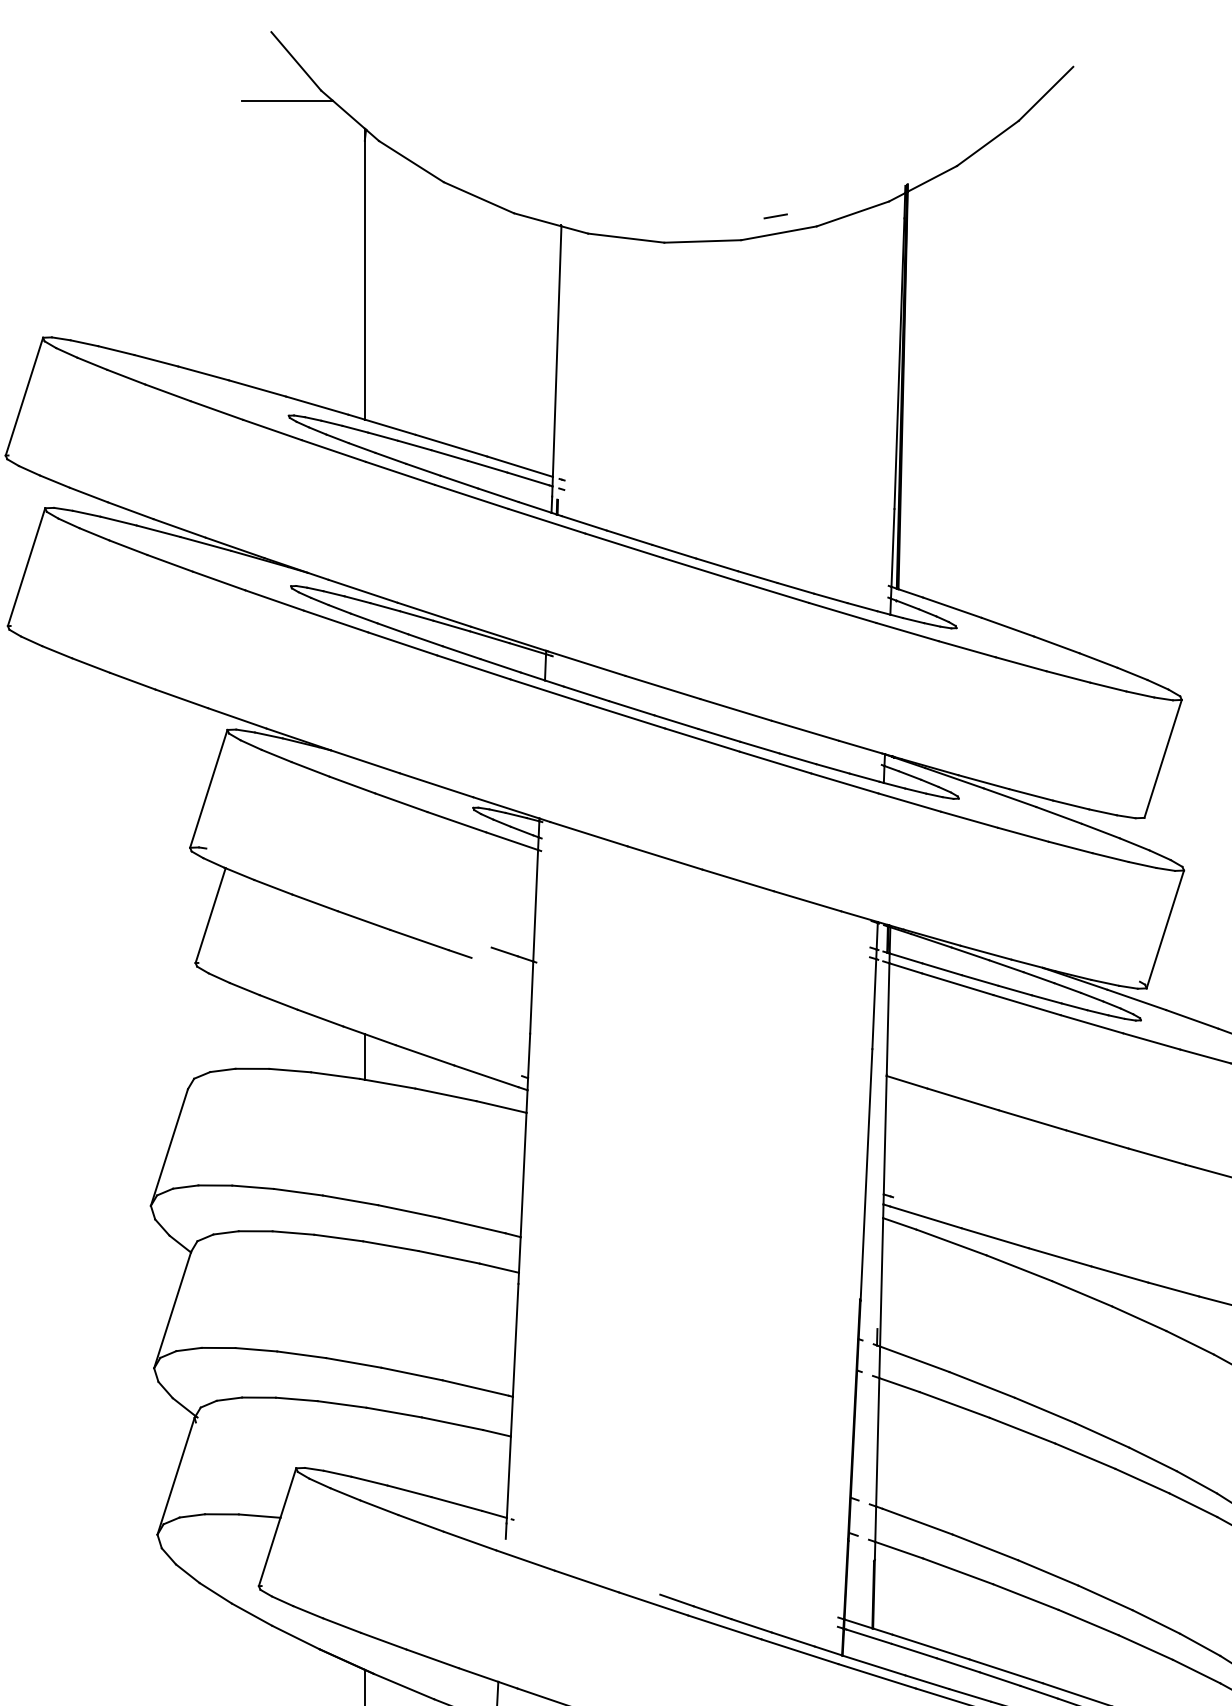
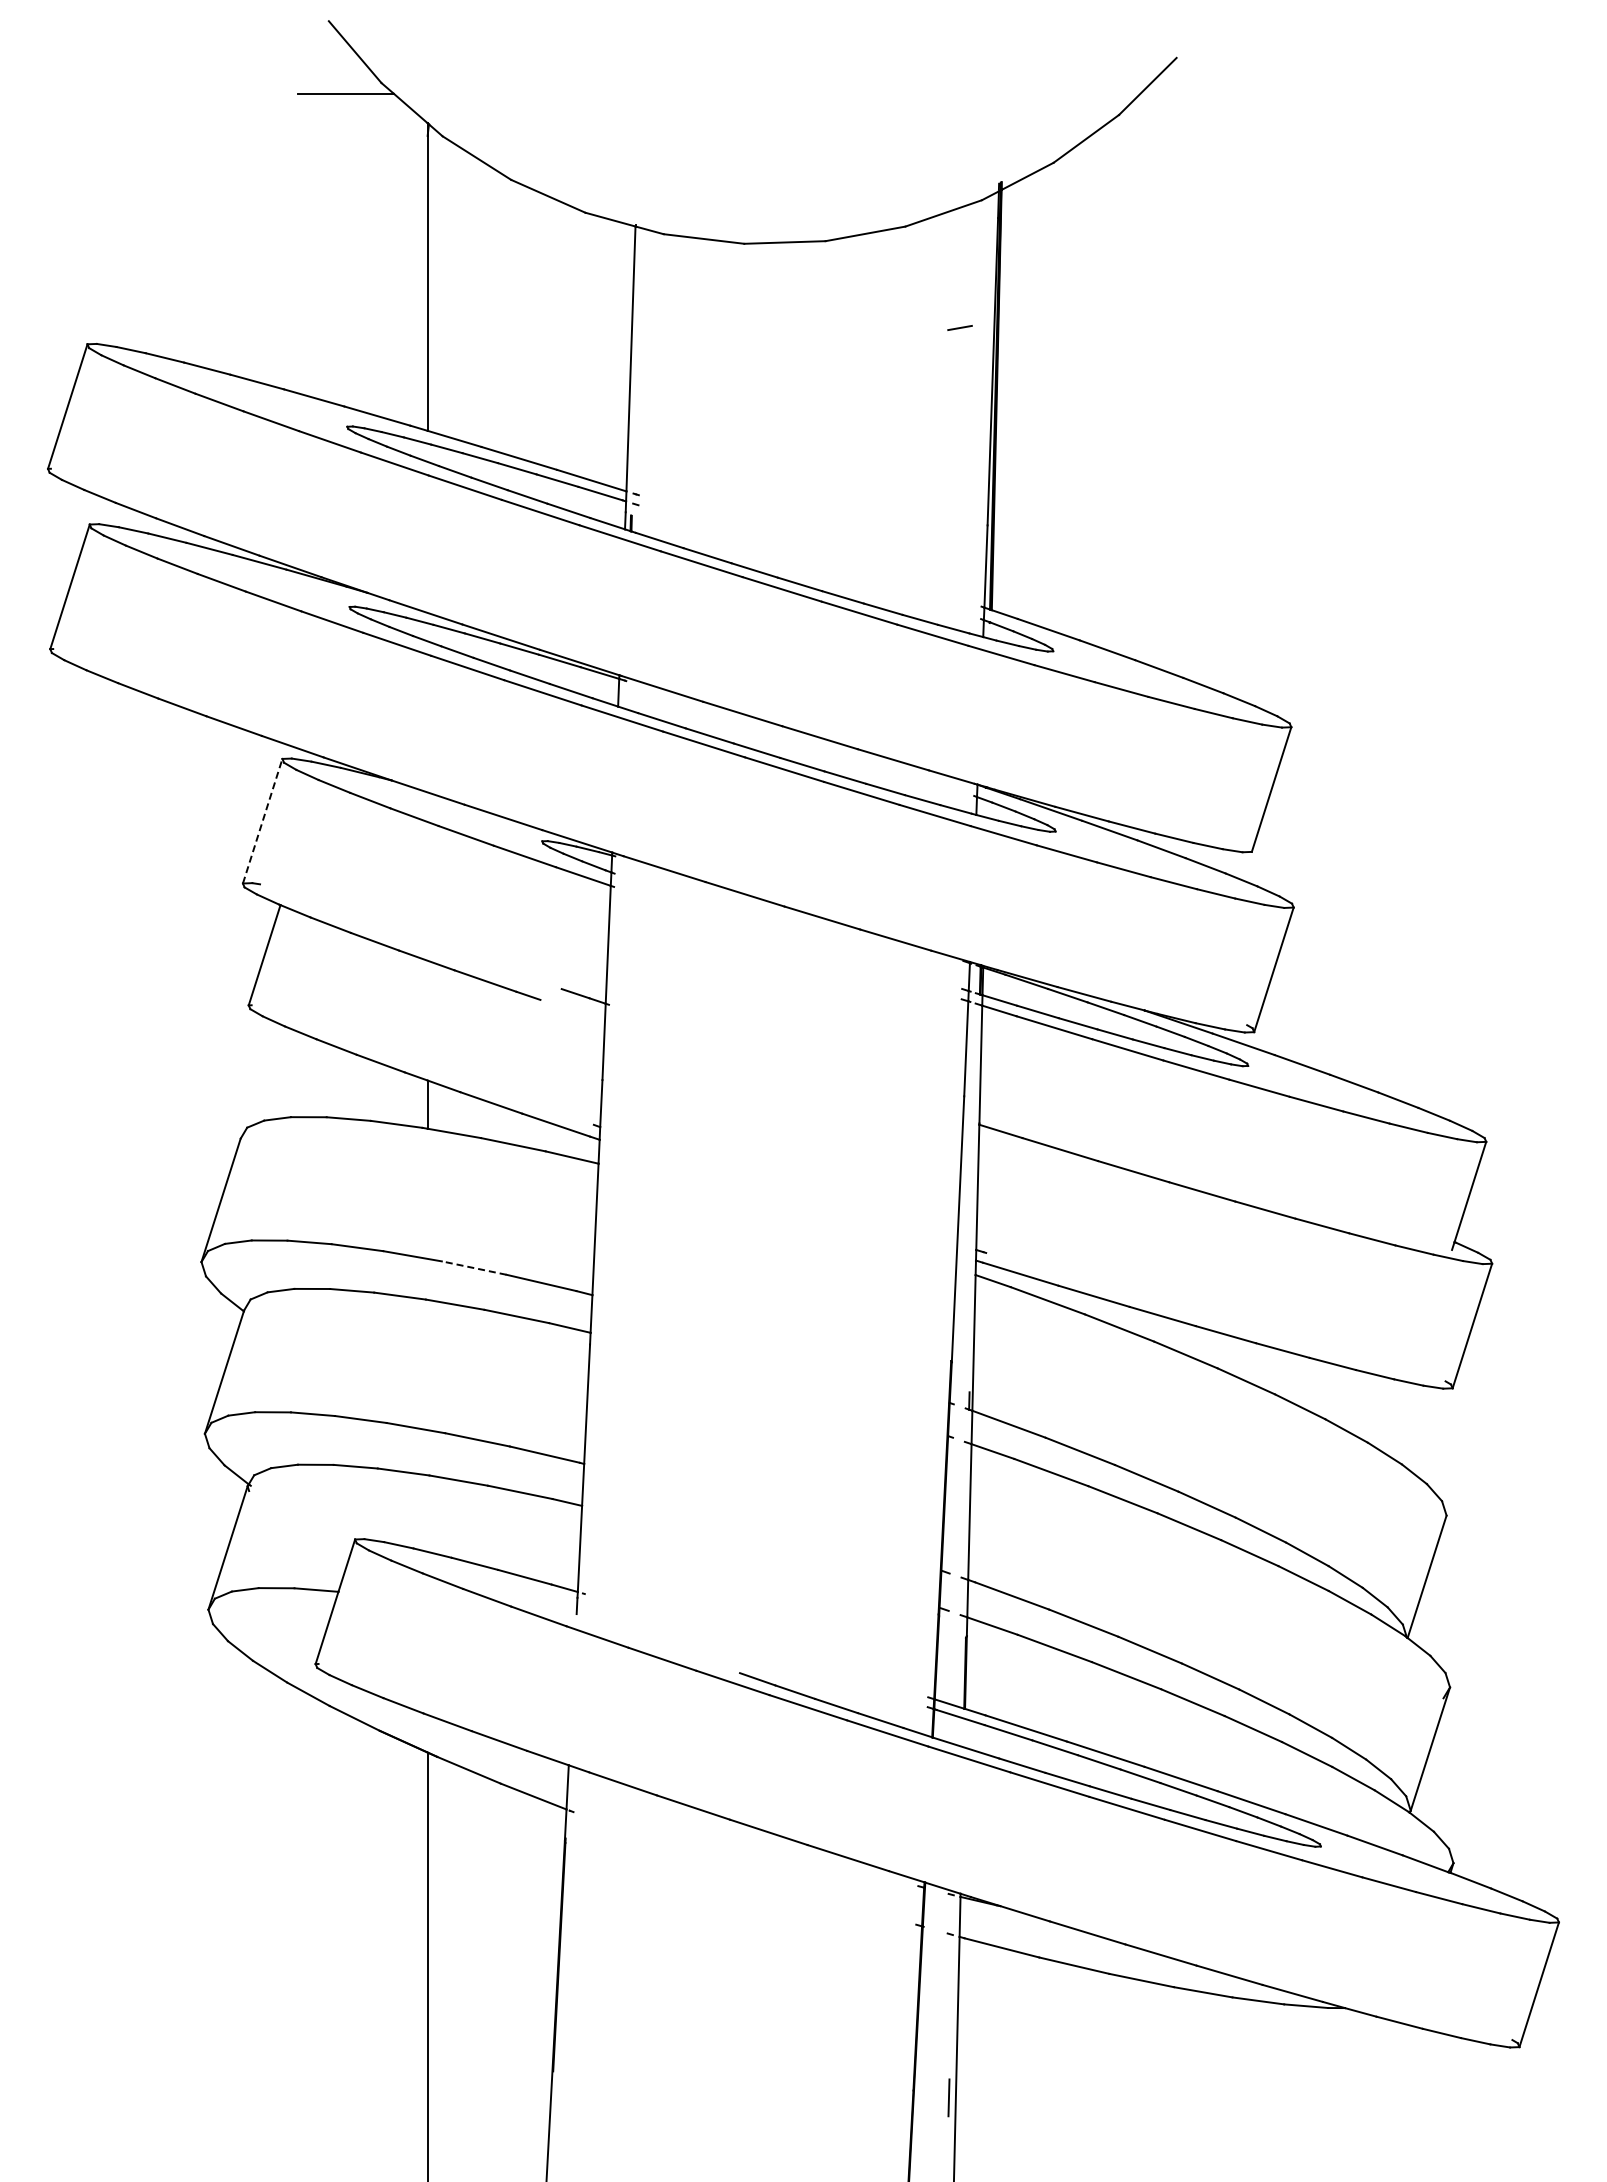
line: (775, 215) -> (959, 327), moved
line: (208, 788) -> (262, 820), solid -> dashed
line: (408, 1211) -> (473, 1267), solid -> dashed

